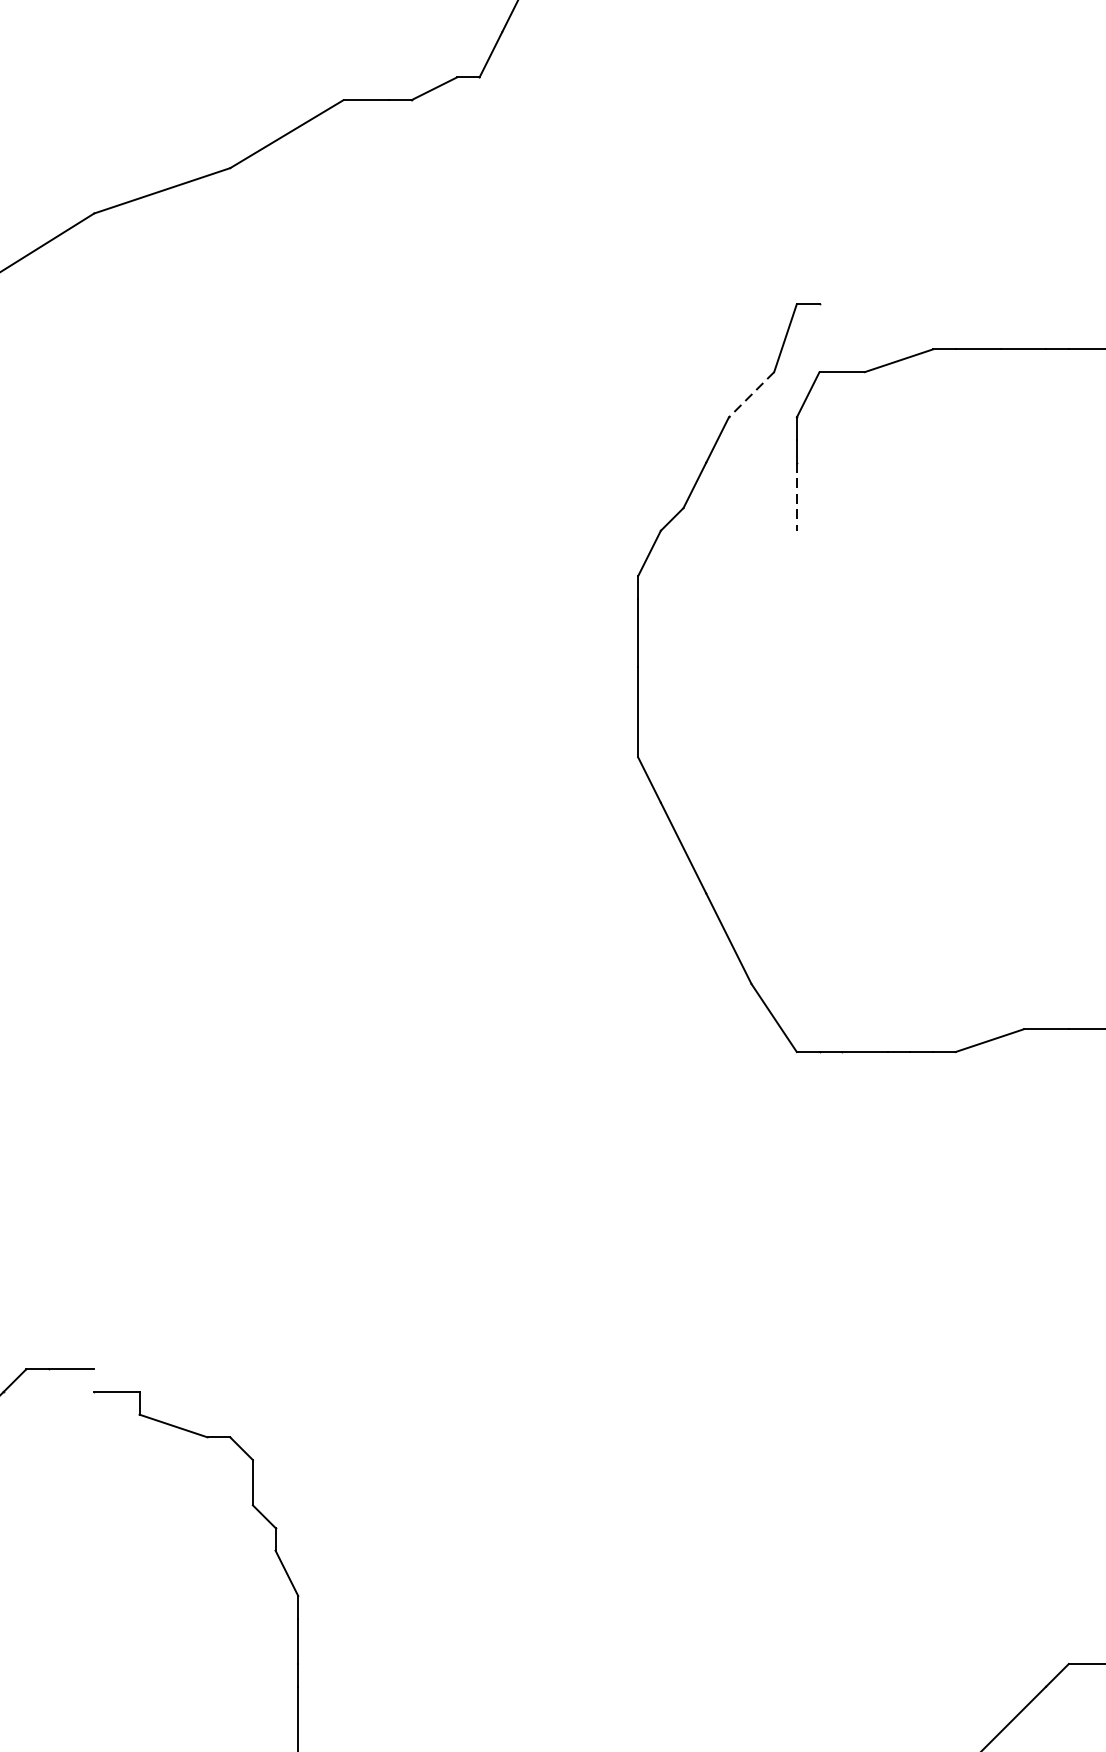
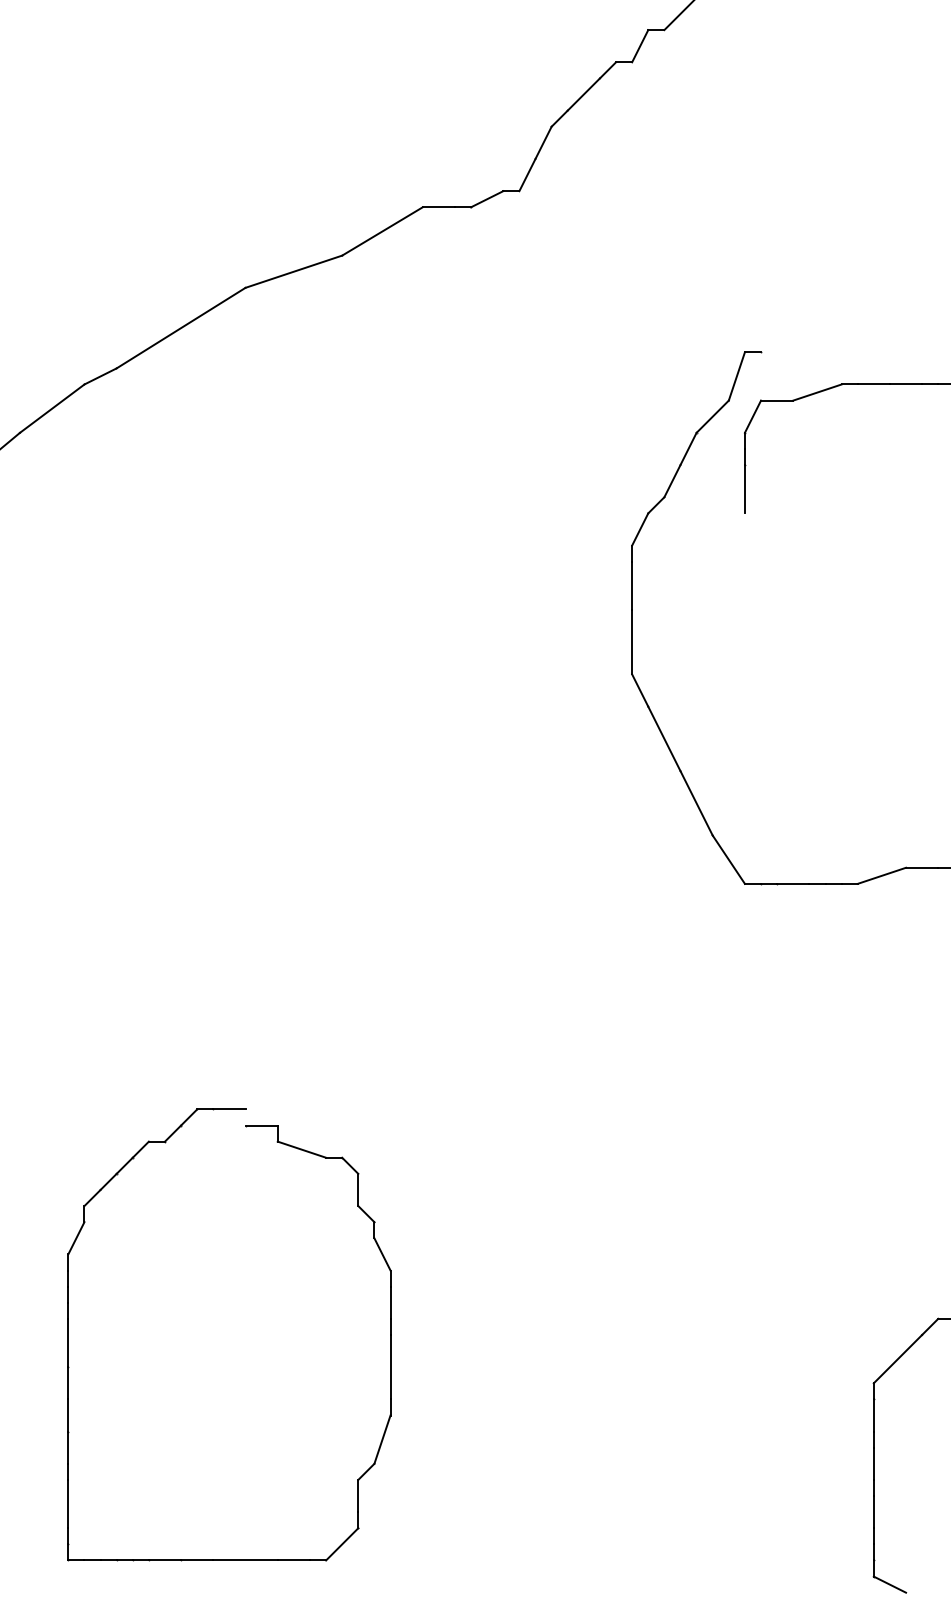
line: (751, 394) -> (712, 416), dashed -> solid
line: (796, 497) -> (744, 489), dashed -> solid

